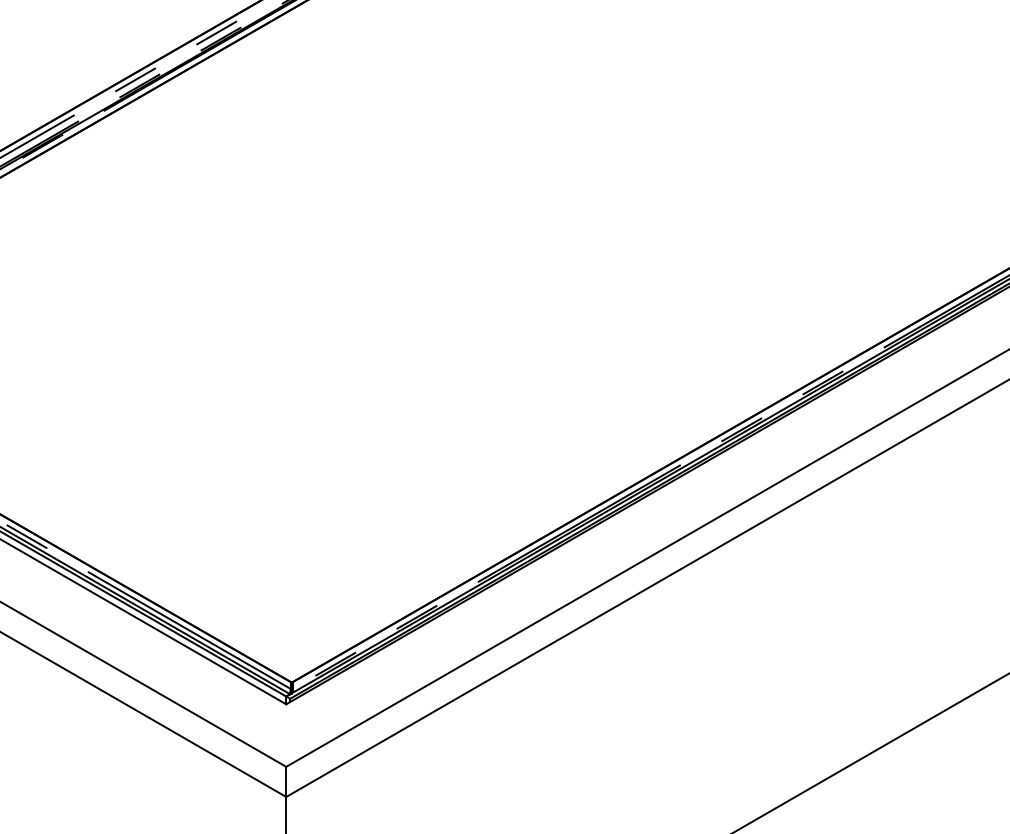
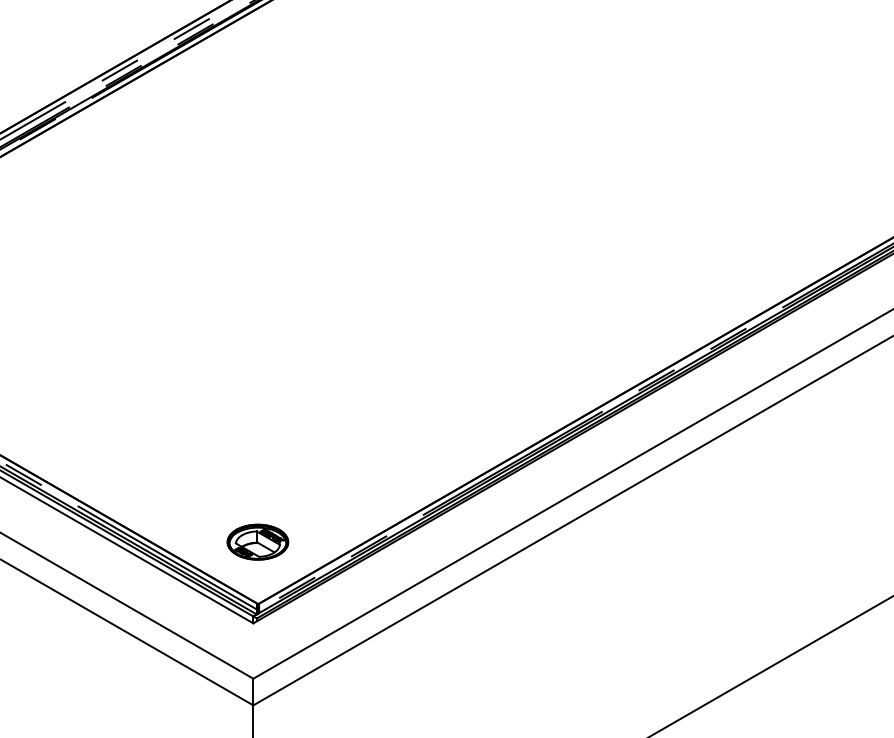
part: (291, 612) -> (257, 542), added

